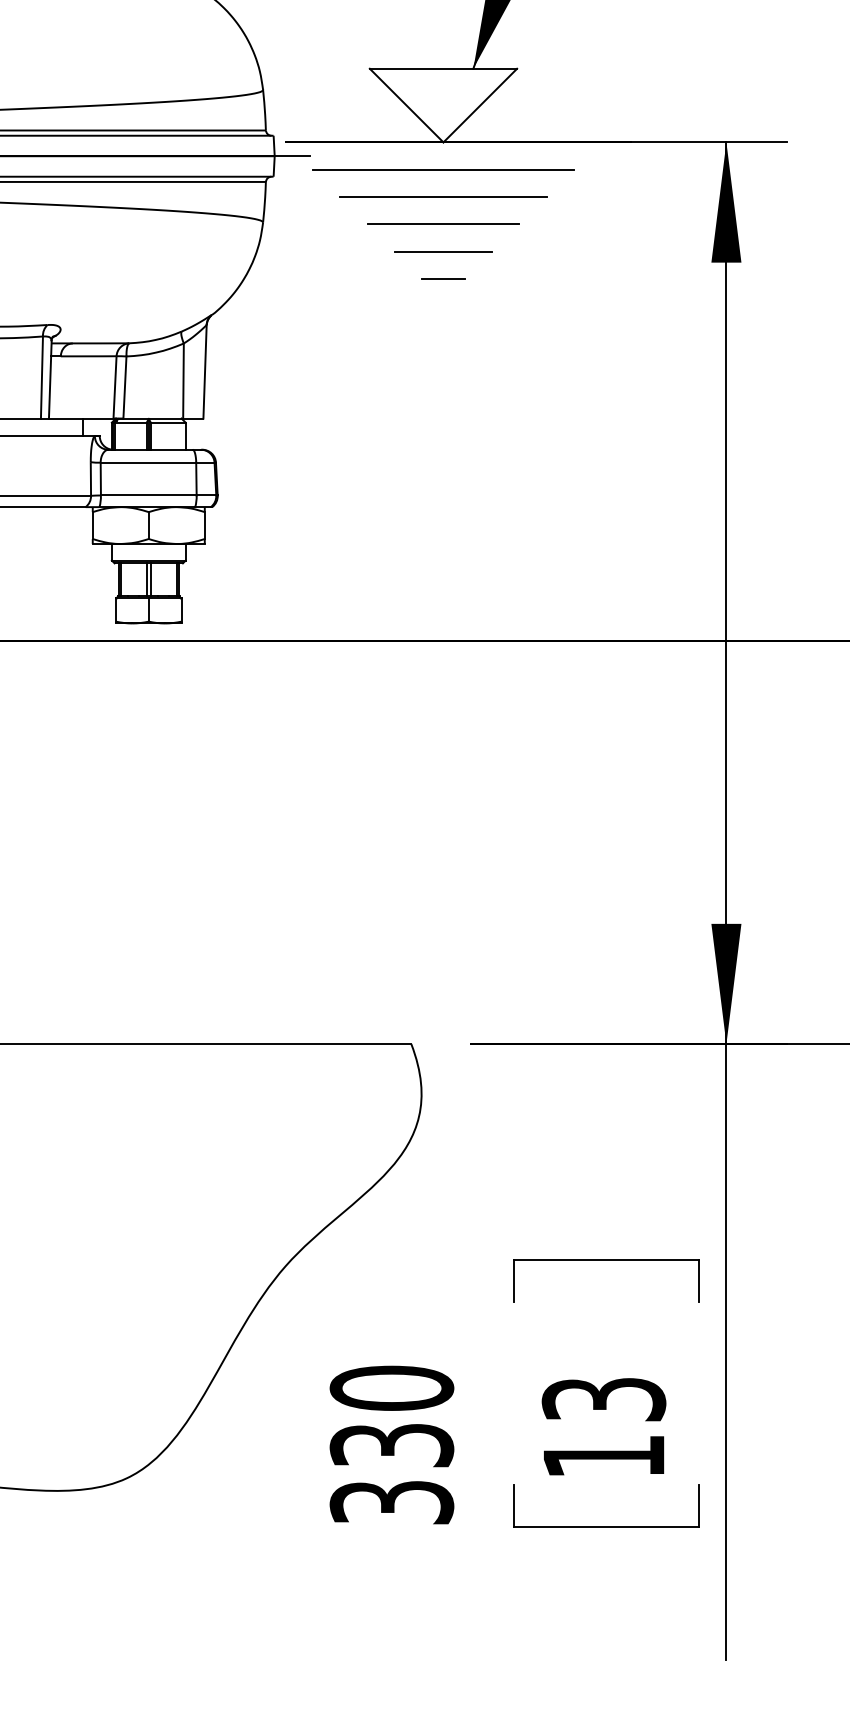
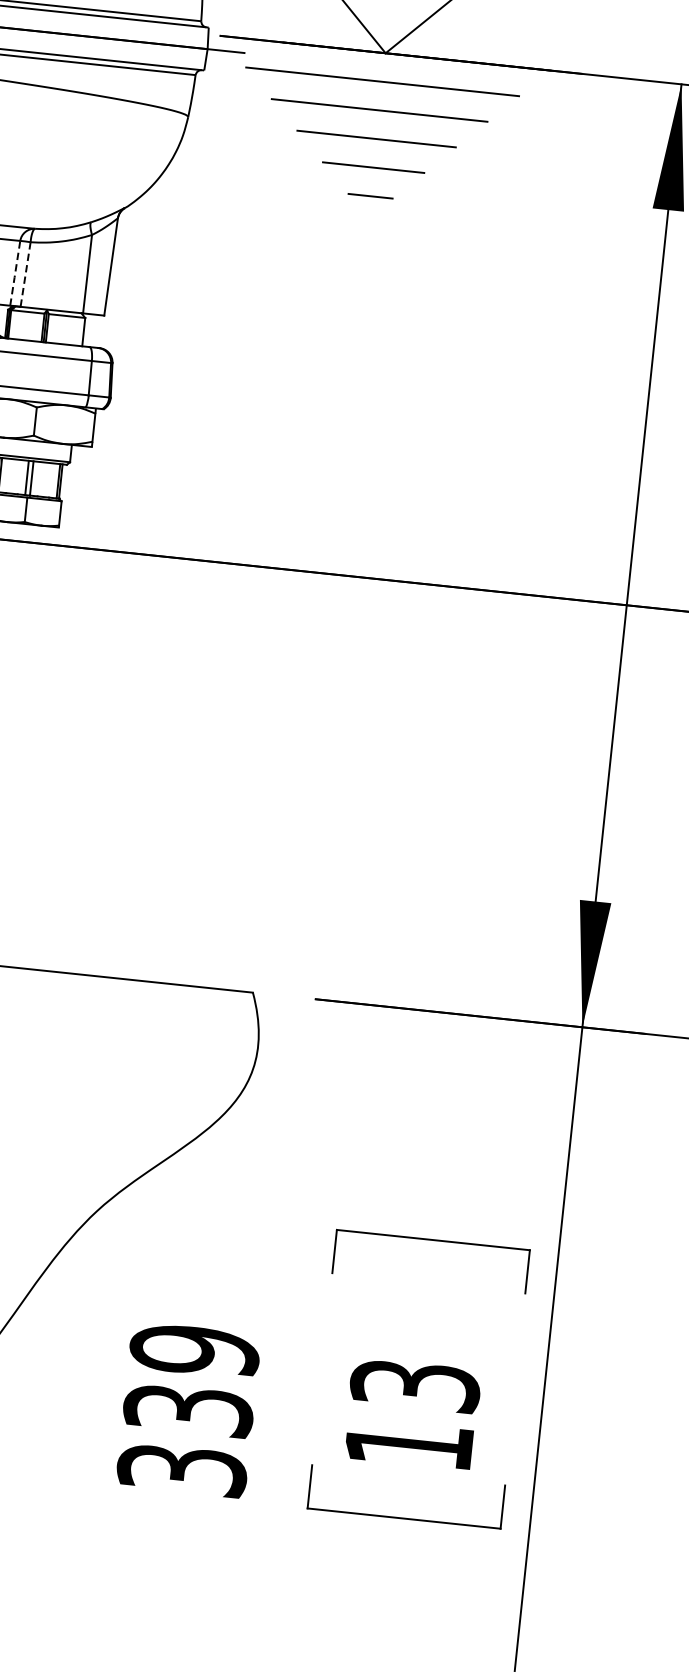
line: (115, 387) -> (15, 273), solid -> dashed
line: (124, 388) -> (25, 275), solid -> dashed
text: (391, 1388) -> (194, 1350), 330 -> 339

